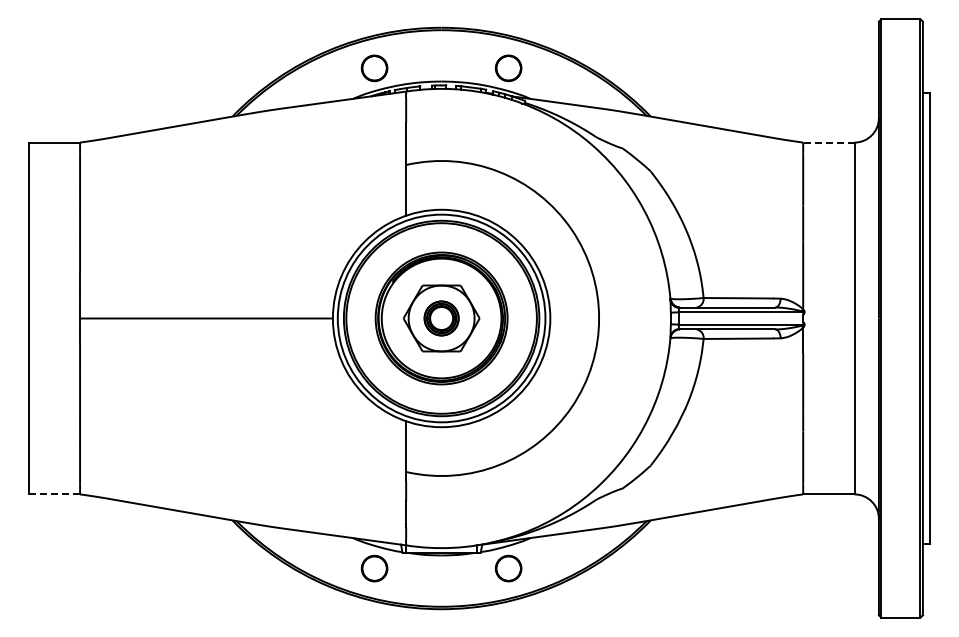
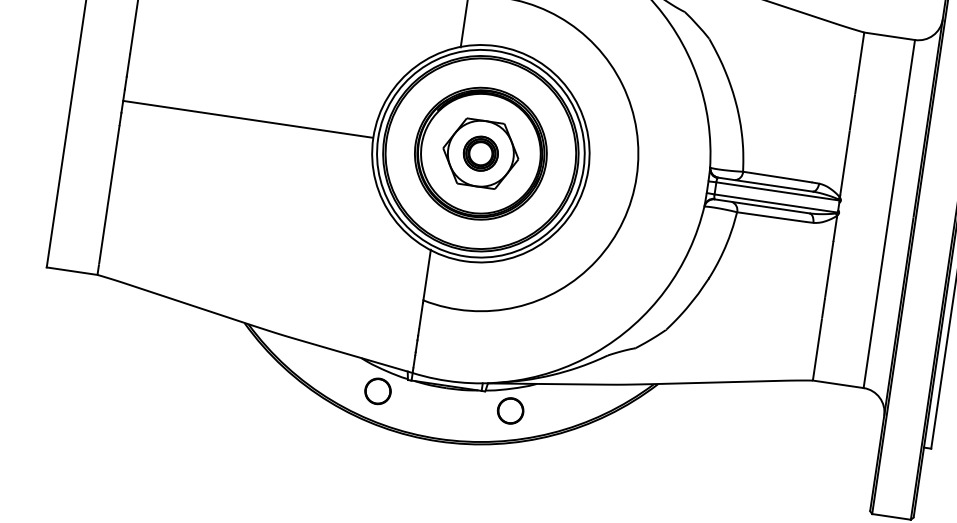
line: (828, 142) -> (889, 36), dashed -> solid
line: (54, 494) -> (72, 271), dashed -> solid

